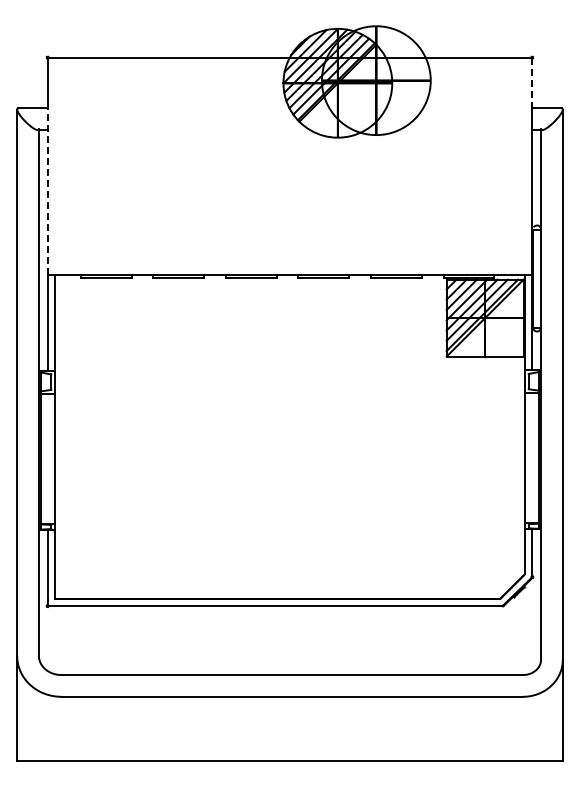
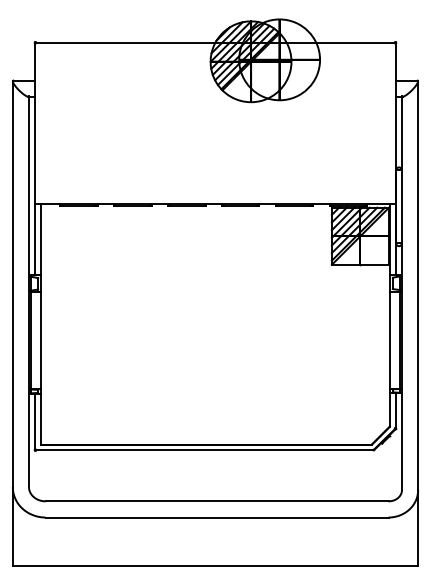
line: (532, 83) -> (395, 61), dashed -> solid
line: (47, 191) -> (35, 142), dashed -> solid

